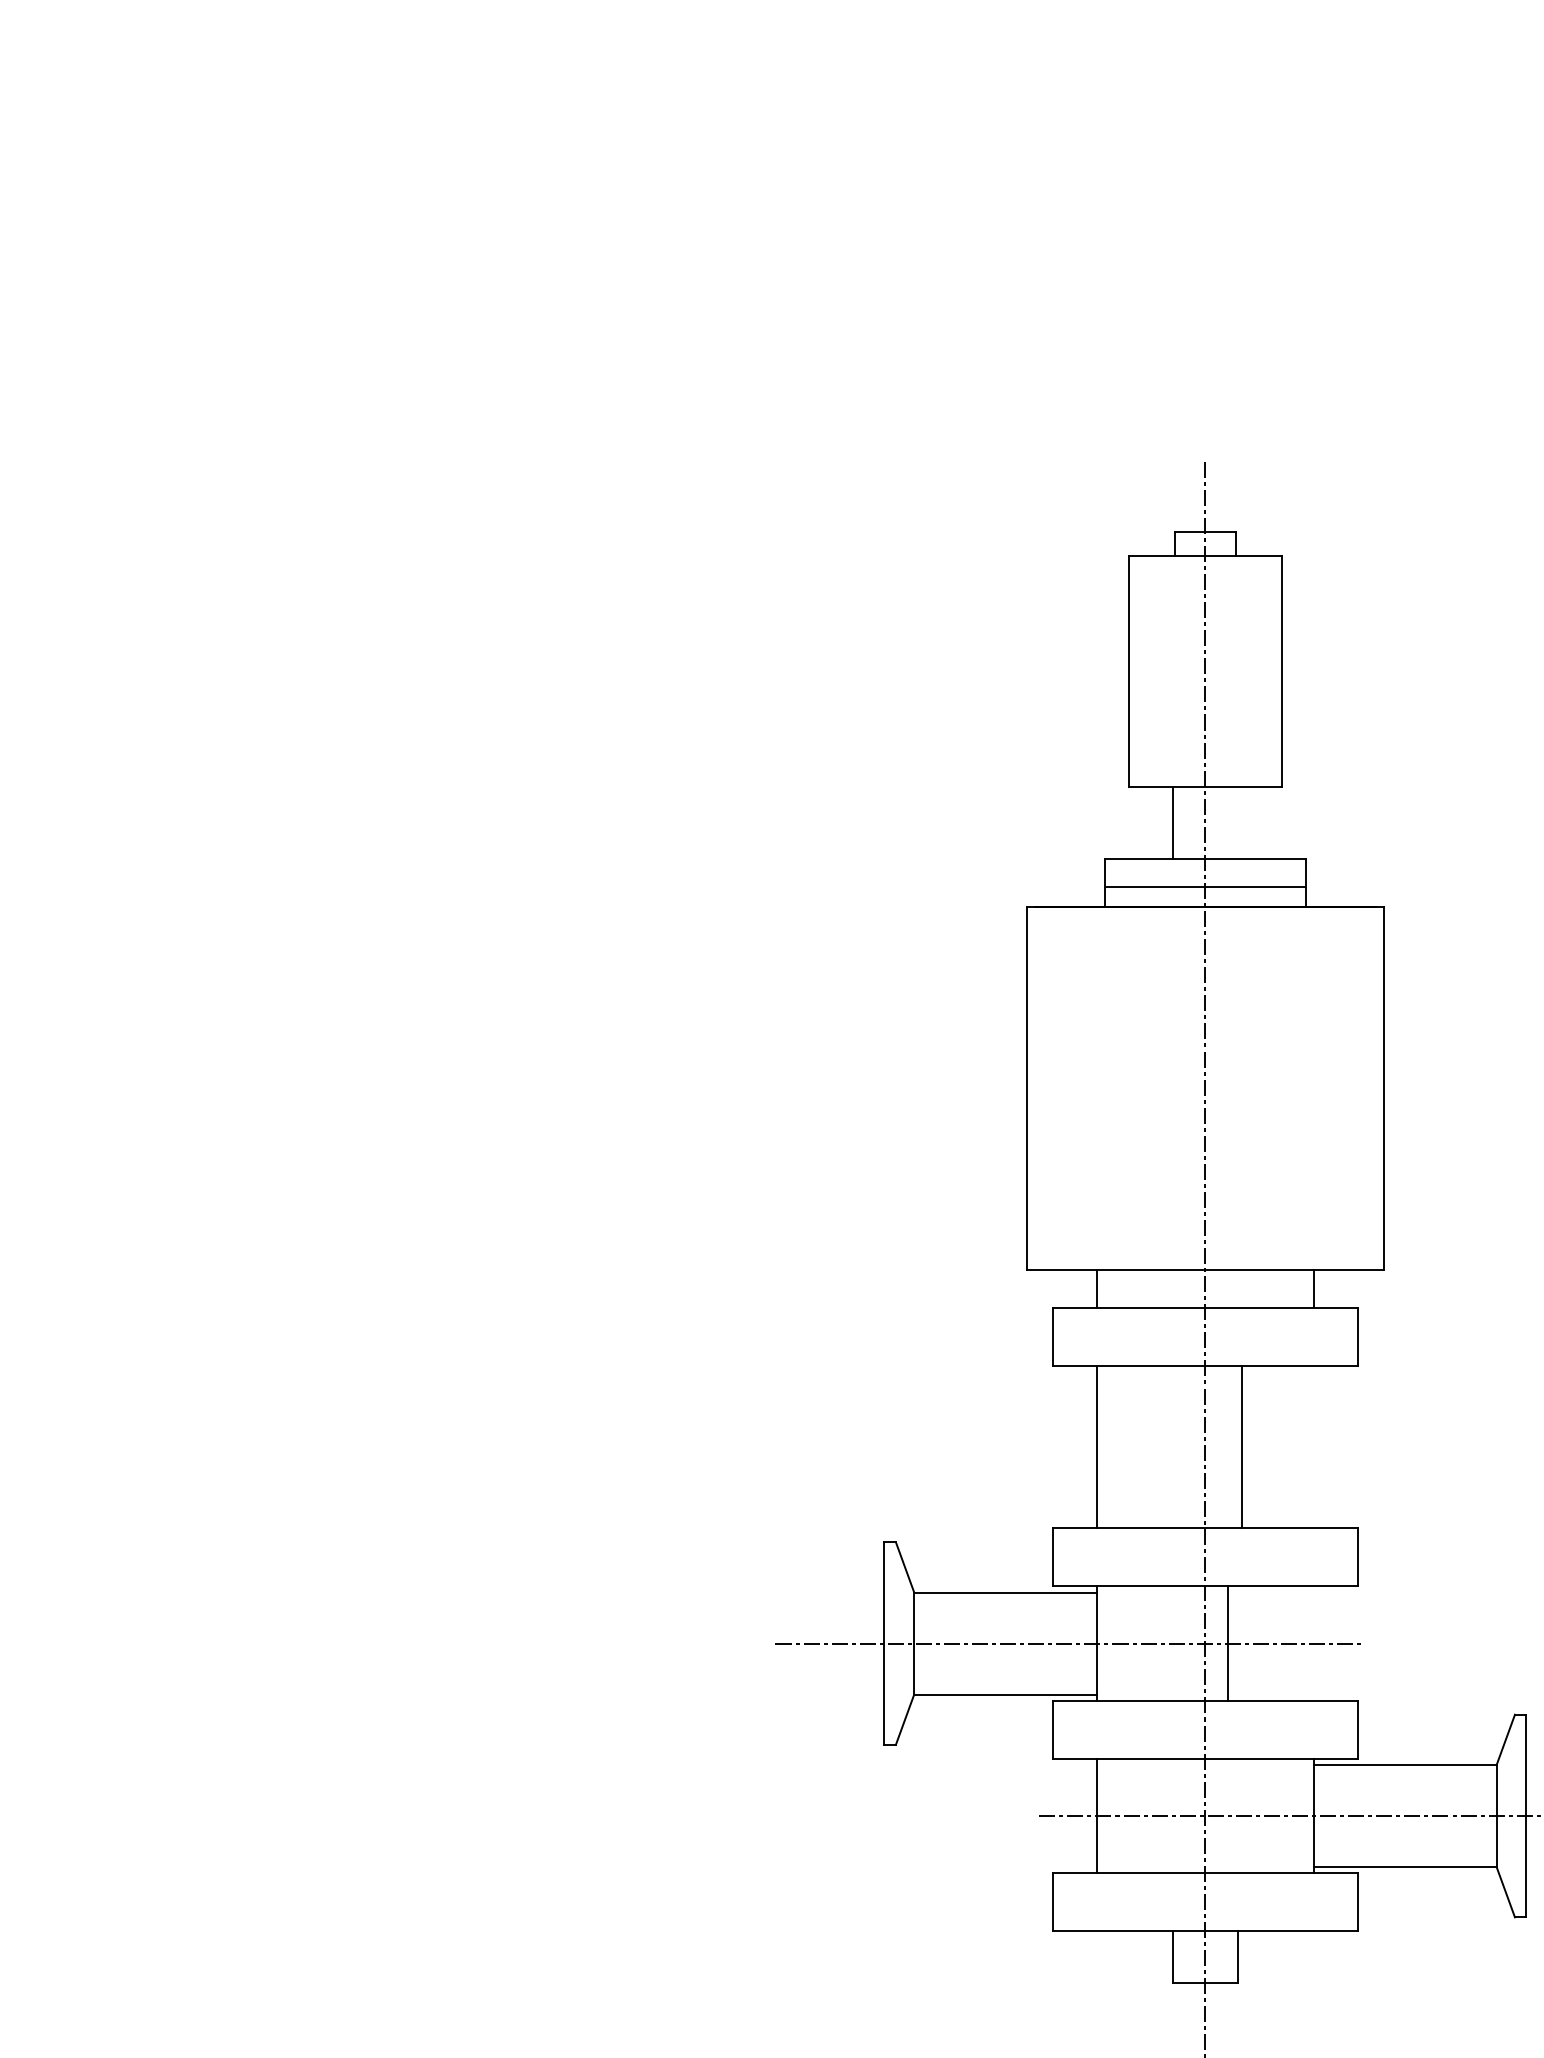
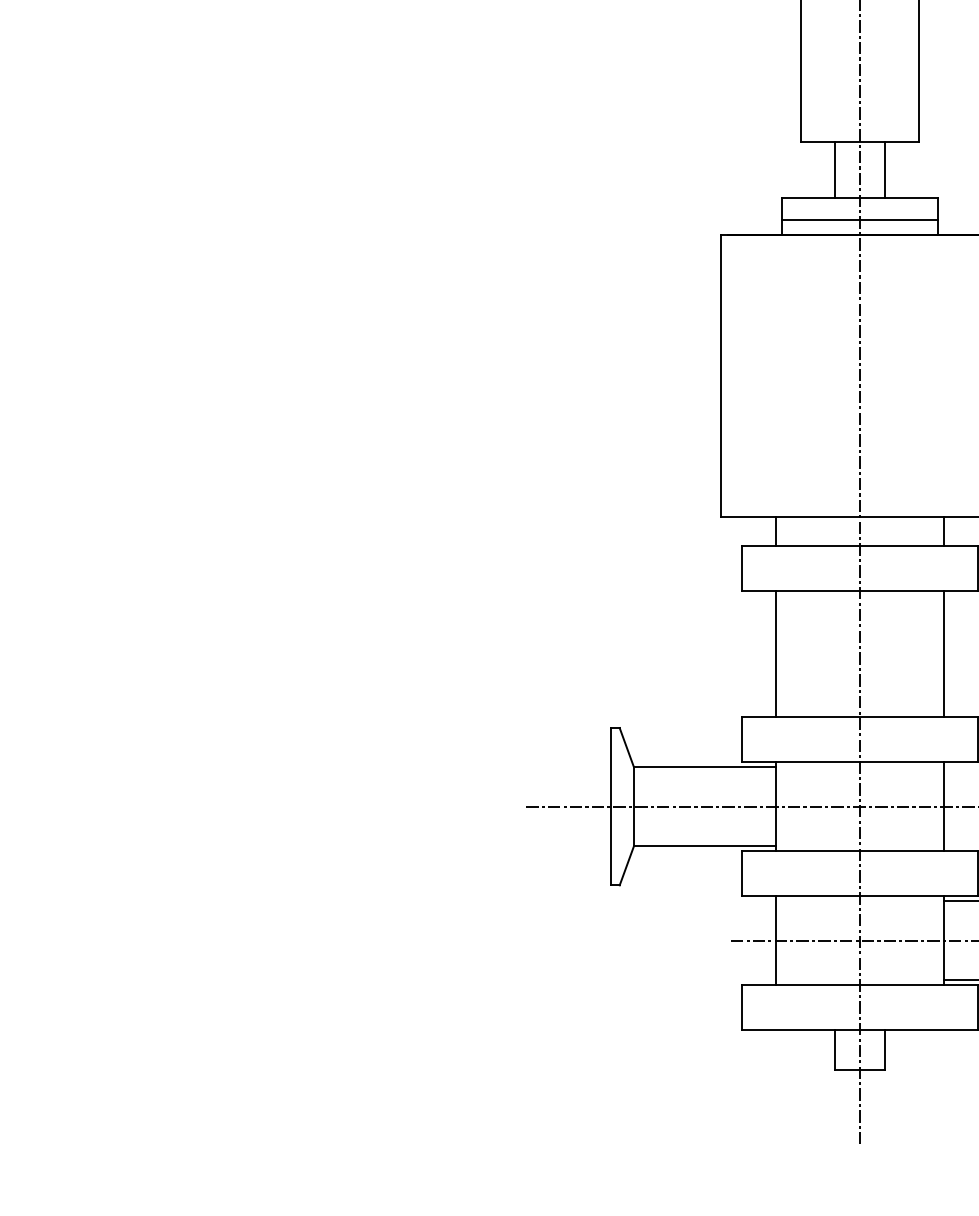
line: (1237, 823) -> (884, 170), added
line: (1241, 1446) -> (943, 653), moved
line: (1227, 1643) -> (943, 806), moved

